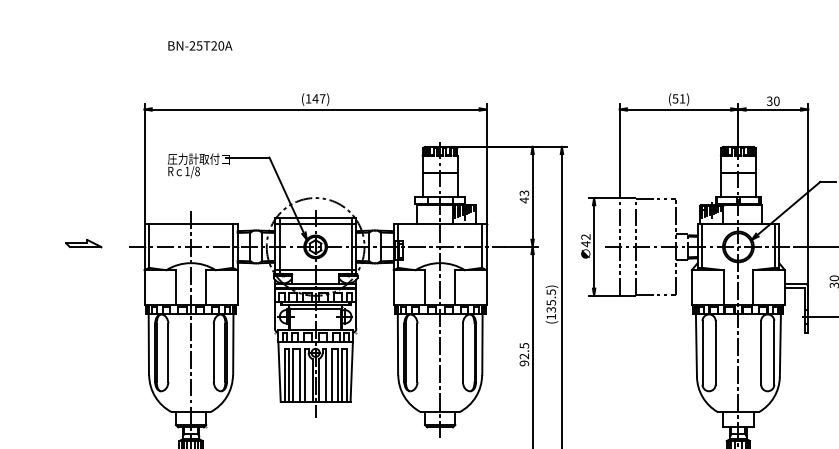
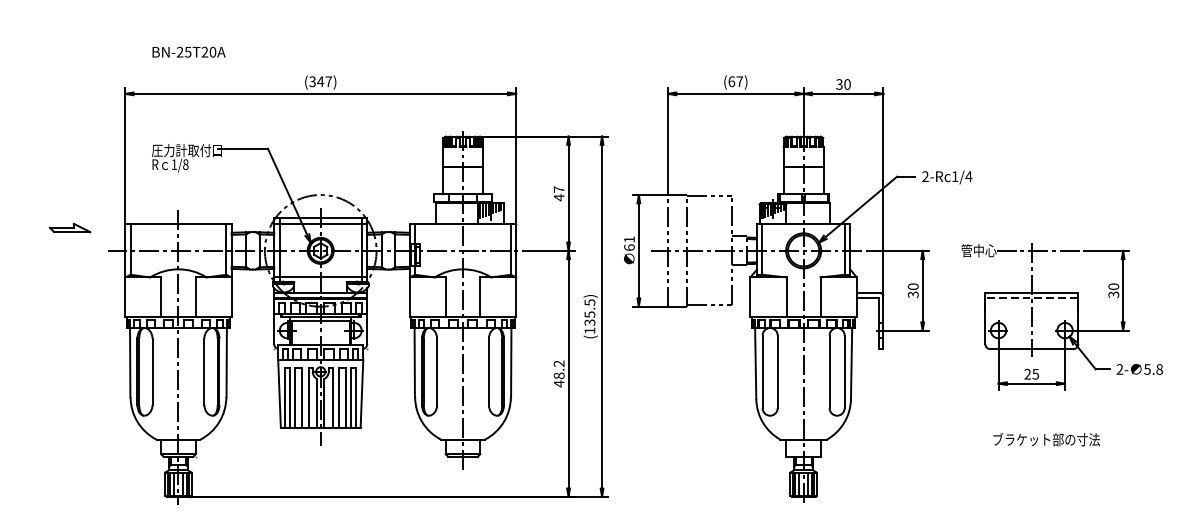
text: (199, 45) -> (188, 51), moved
text: (308, 98) -> (312, 81), (147) -> (347)
text: (678, 98) -> (735, 81), (51) -> (67)
text: (523, 193) -> (558, 189), 43 -> 47
text: (585, 240) -> (629, 243), 42 -> 61
part: (83, 243) -> (69, 227), moved
text: (523, 354) -> (558, 373), 92.5 -> 48.2

